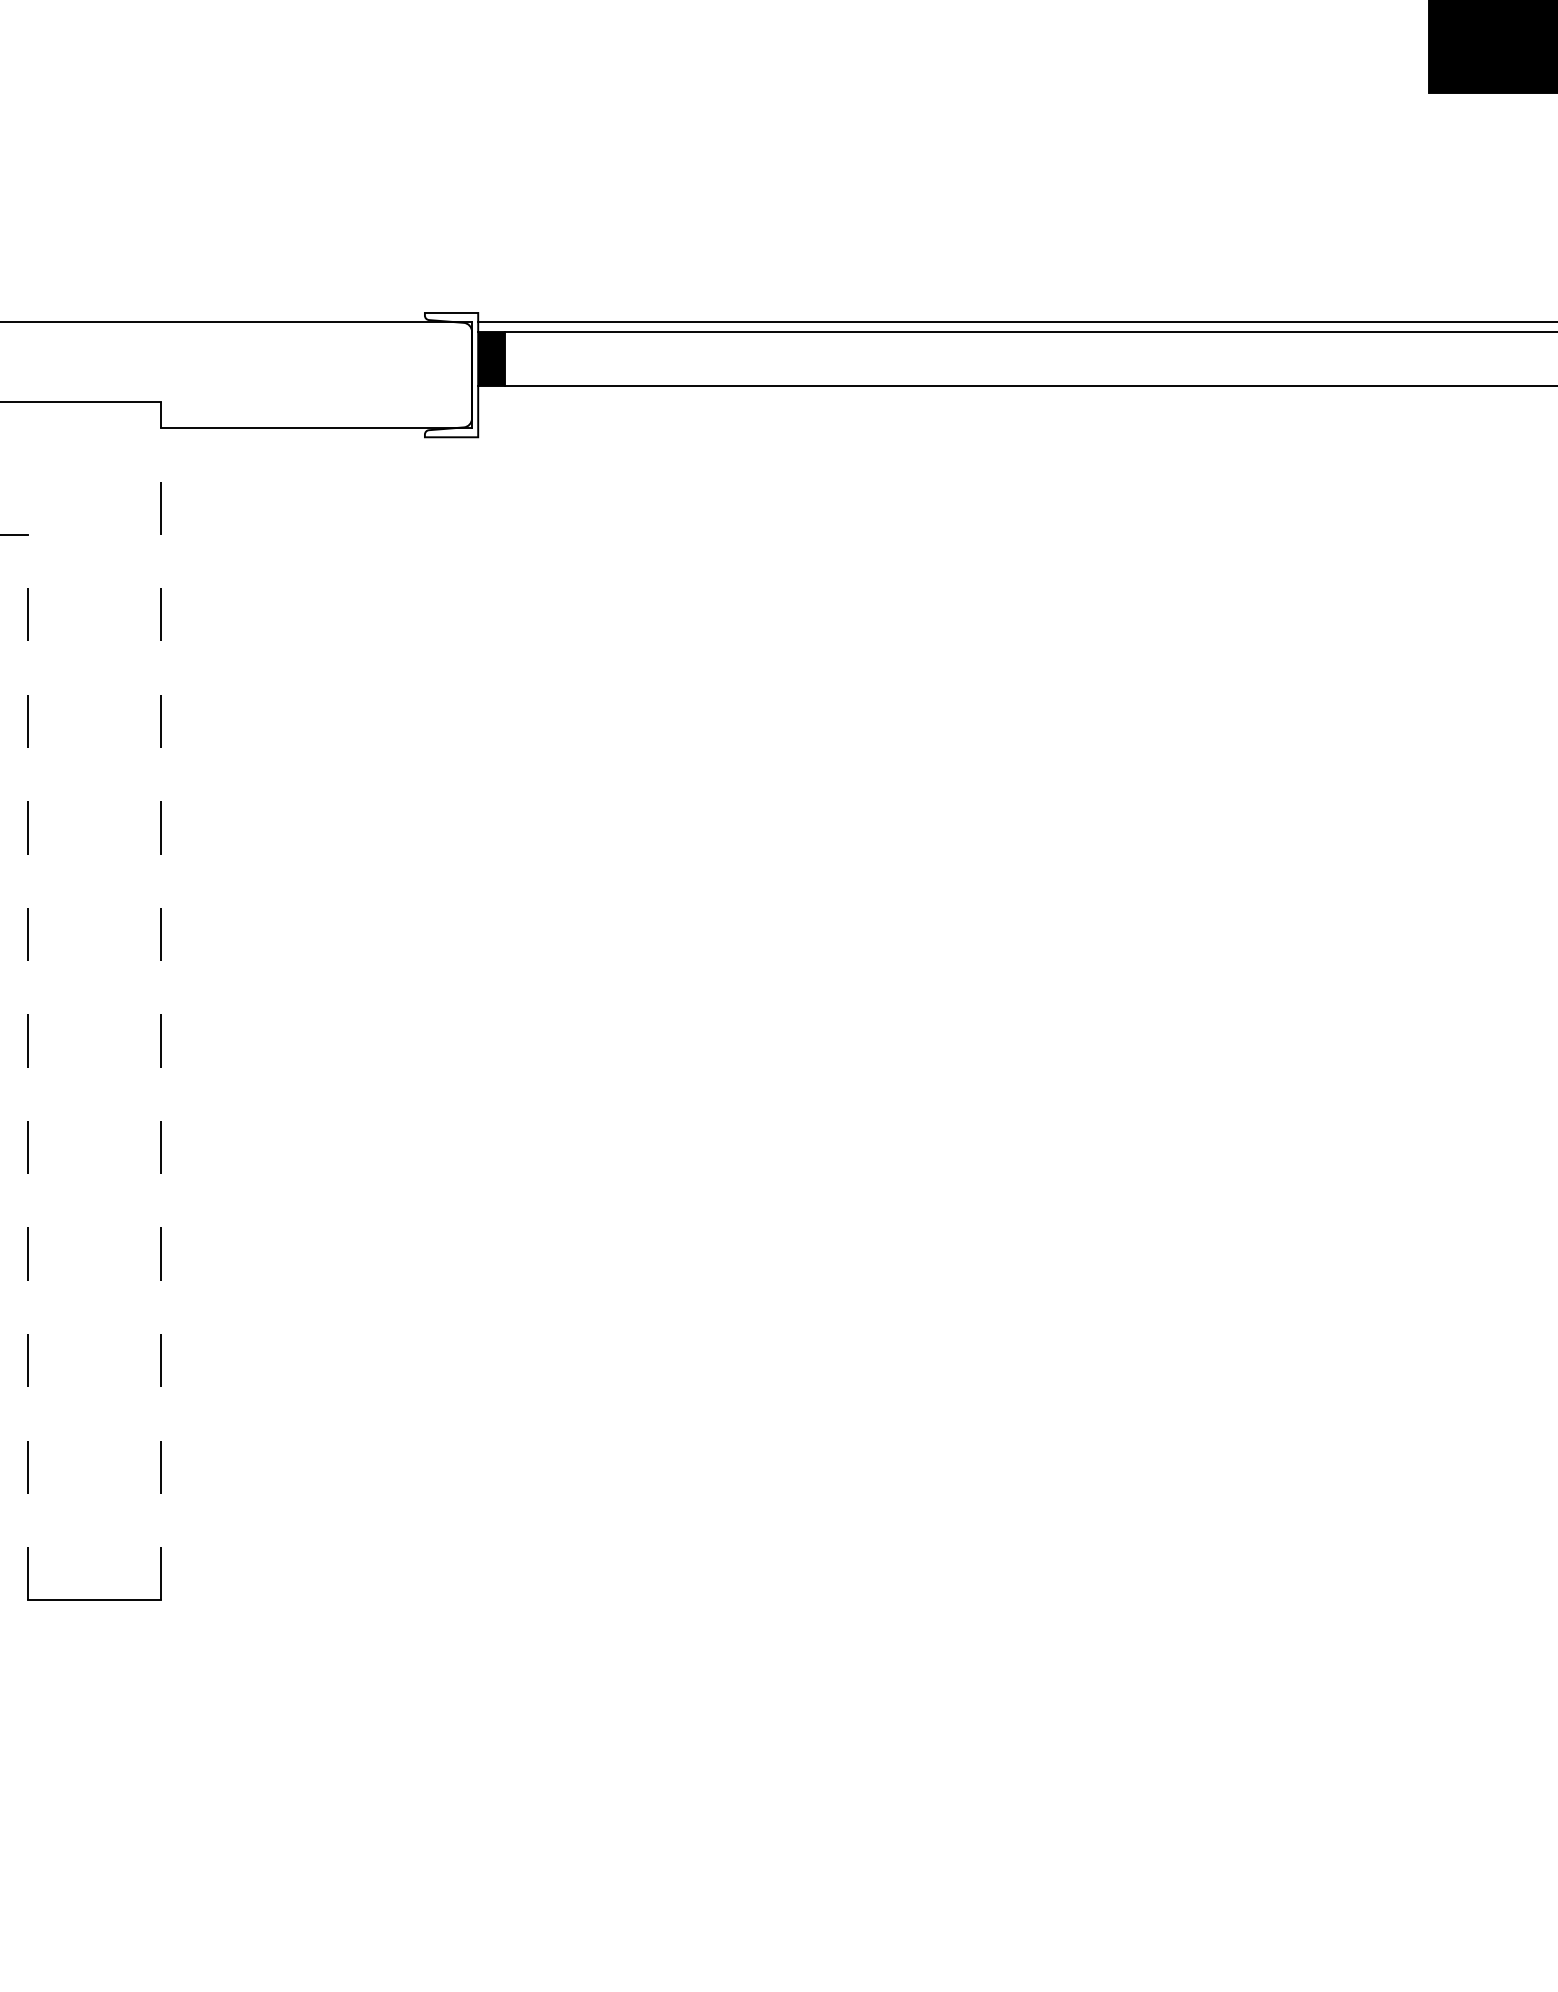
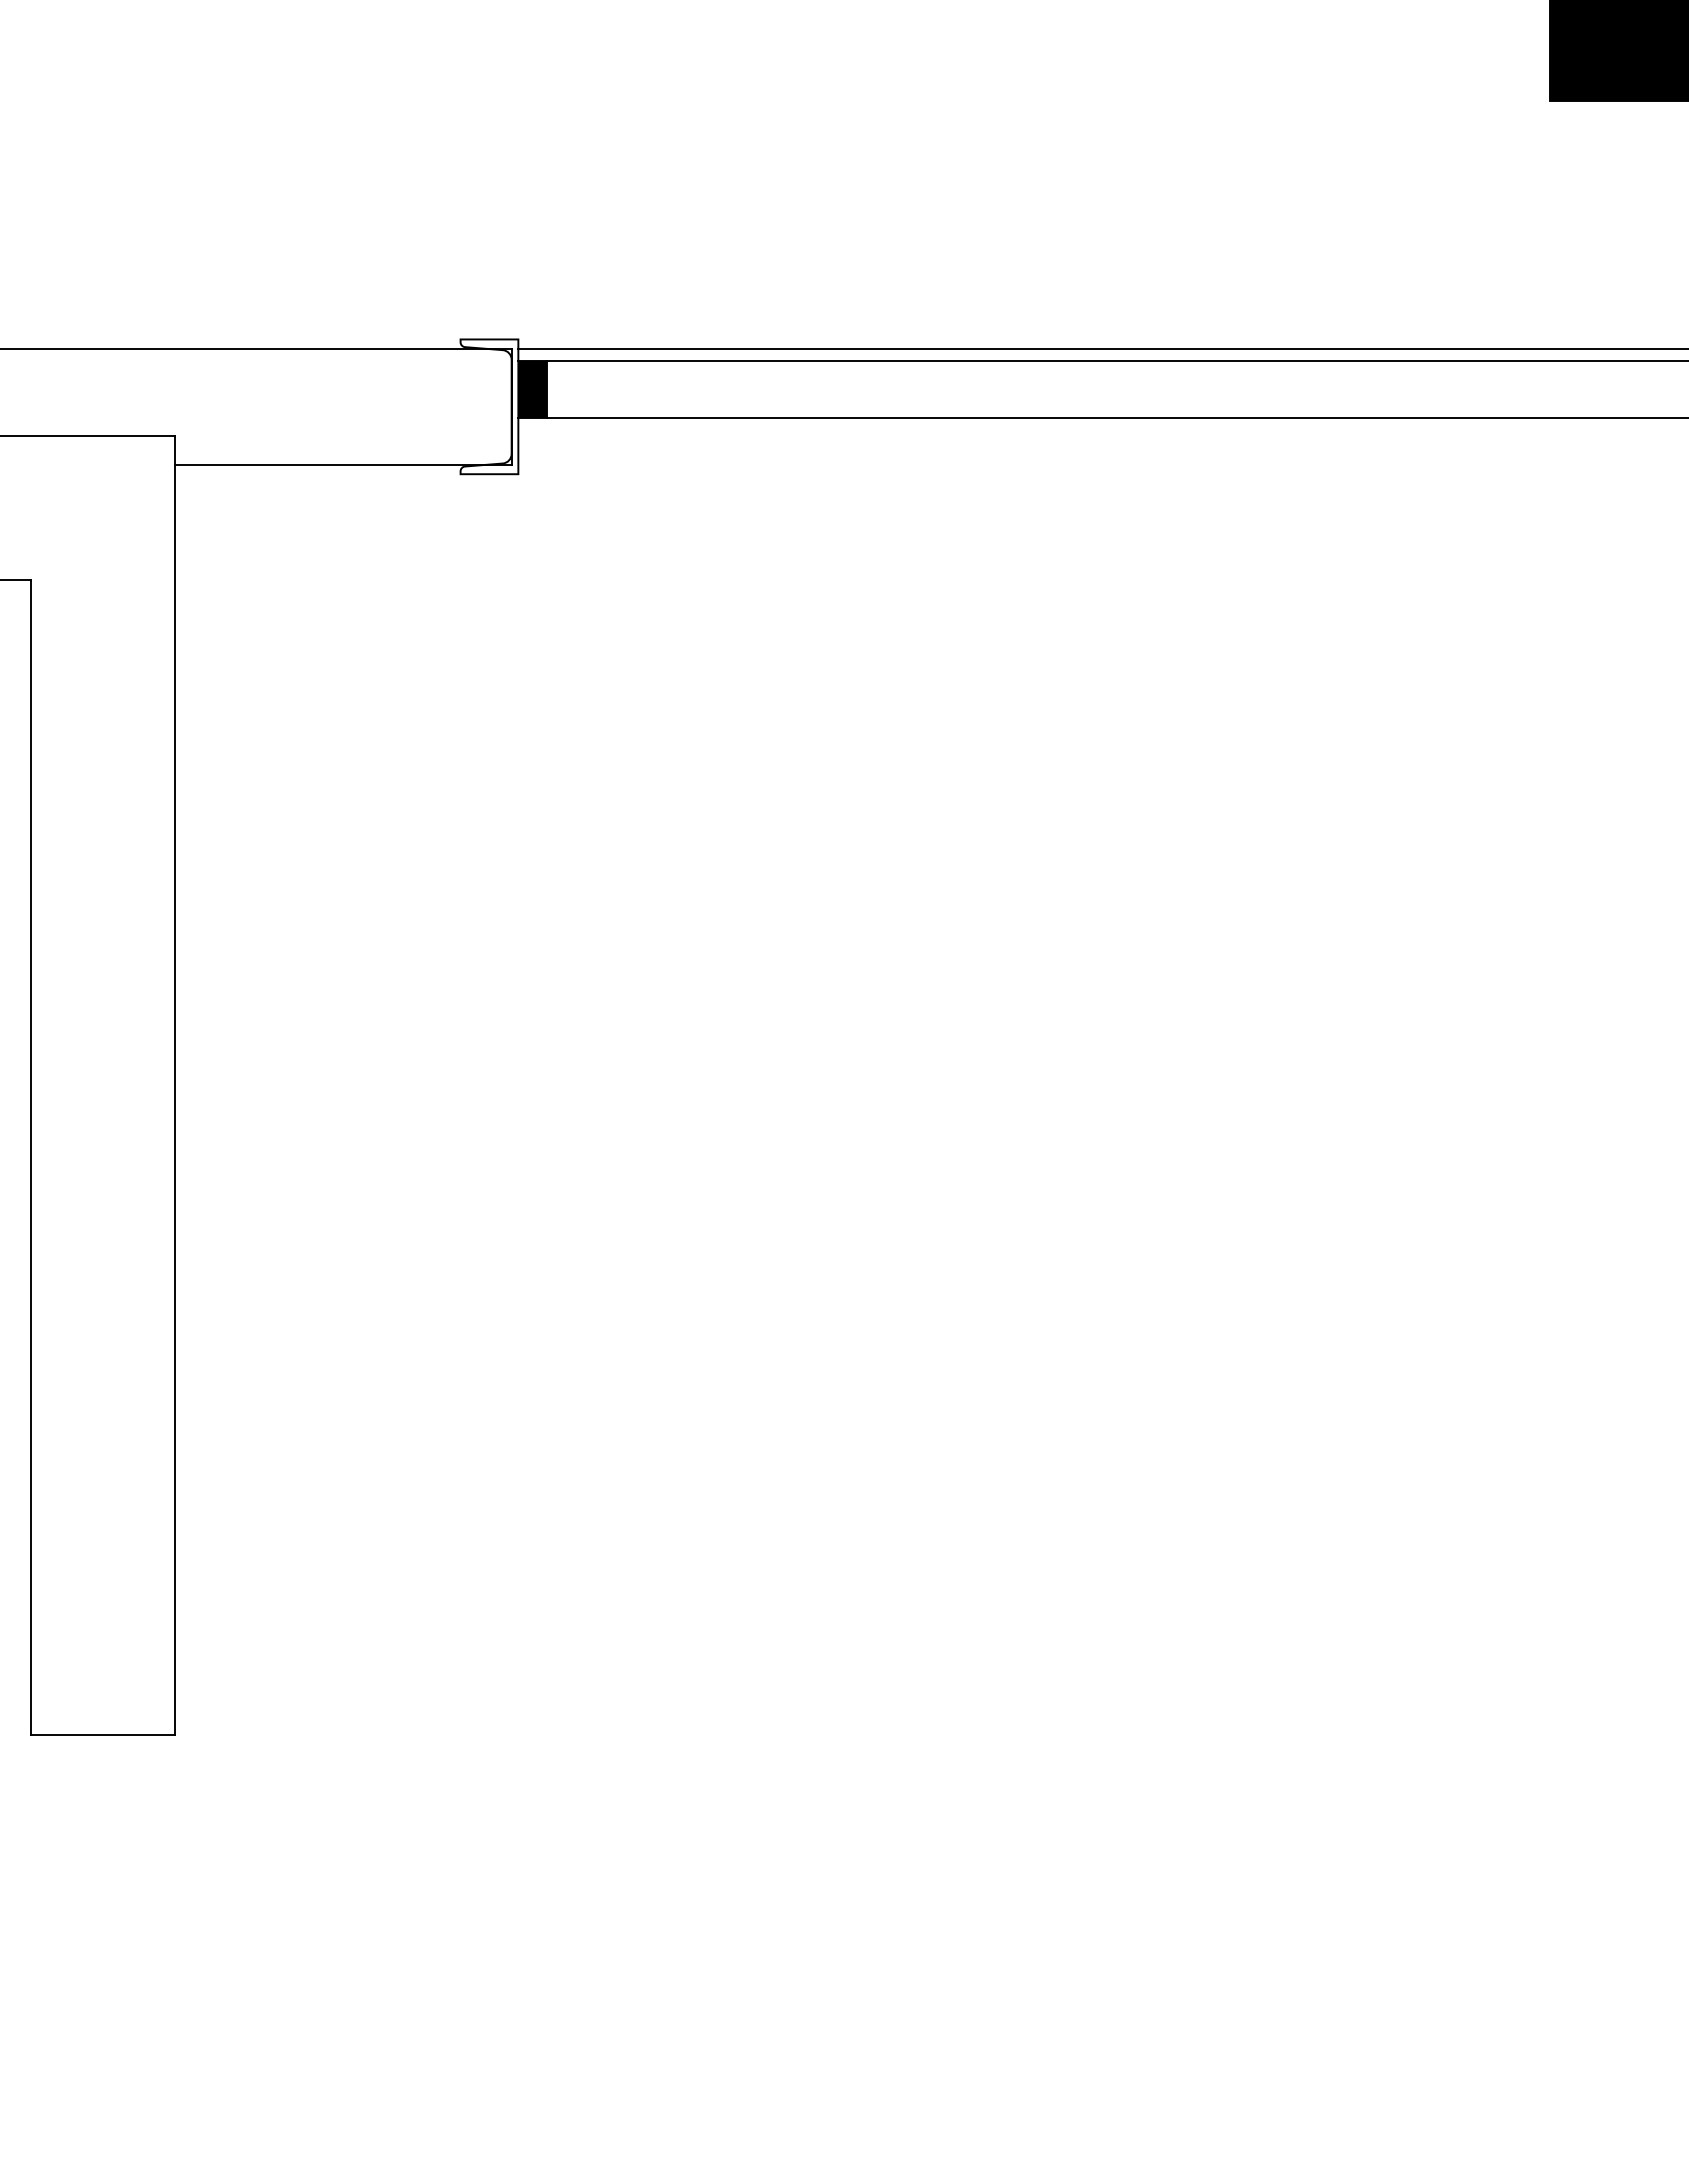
line: (161, 1001) -> (174, 1085), dashed -> solid
line: (28, 1067) -> (30, 1157), dashed -> solid

